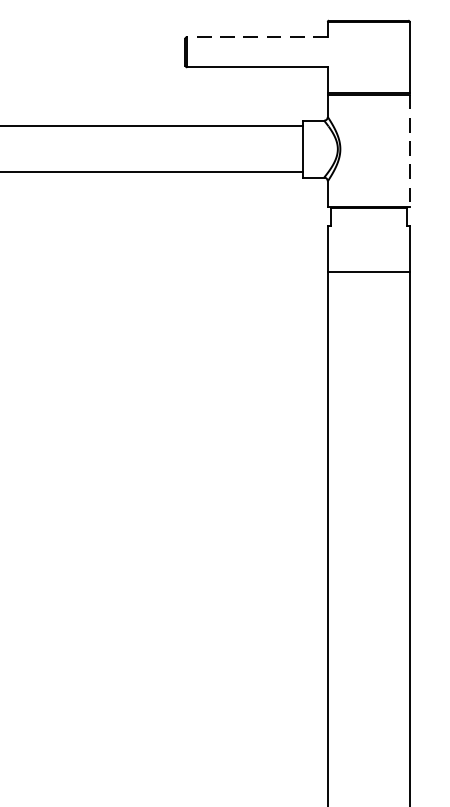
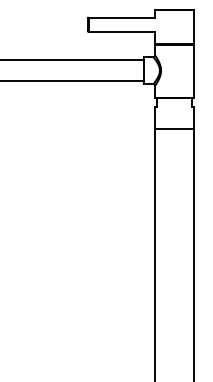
line: (256, 36) -> (121, 17), dashed -> solid
line: (408, 151) -> (193, 71), dashed -> solid

